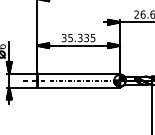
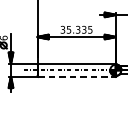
line: (79, 87) -> (77, 76), solid -> dashed

